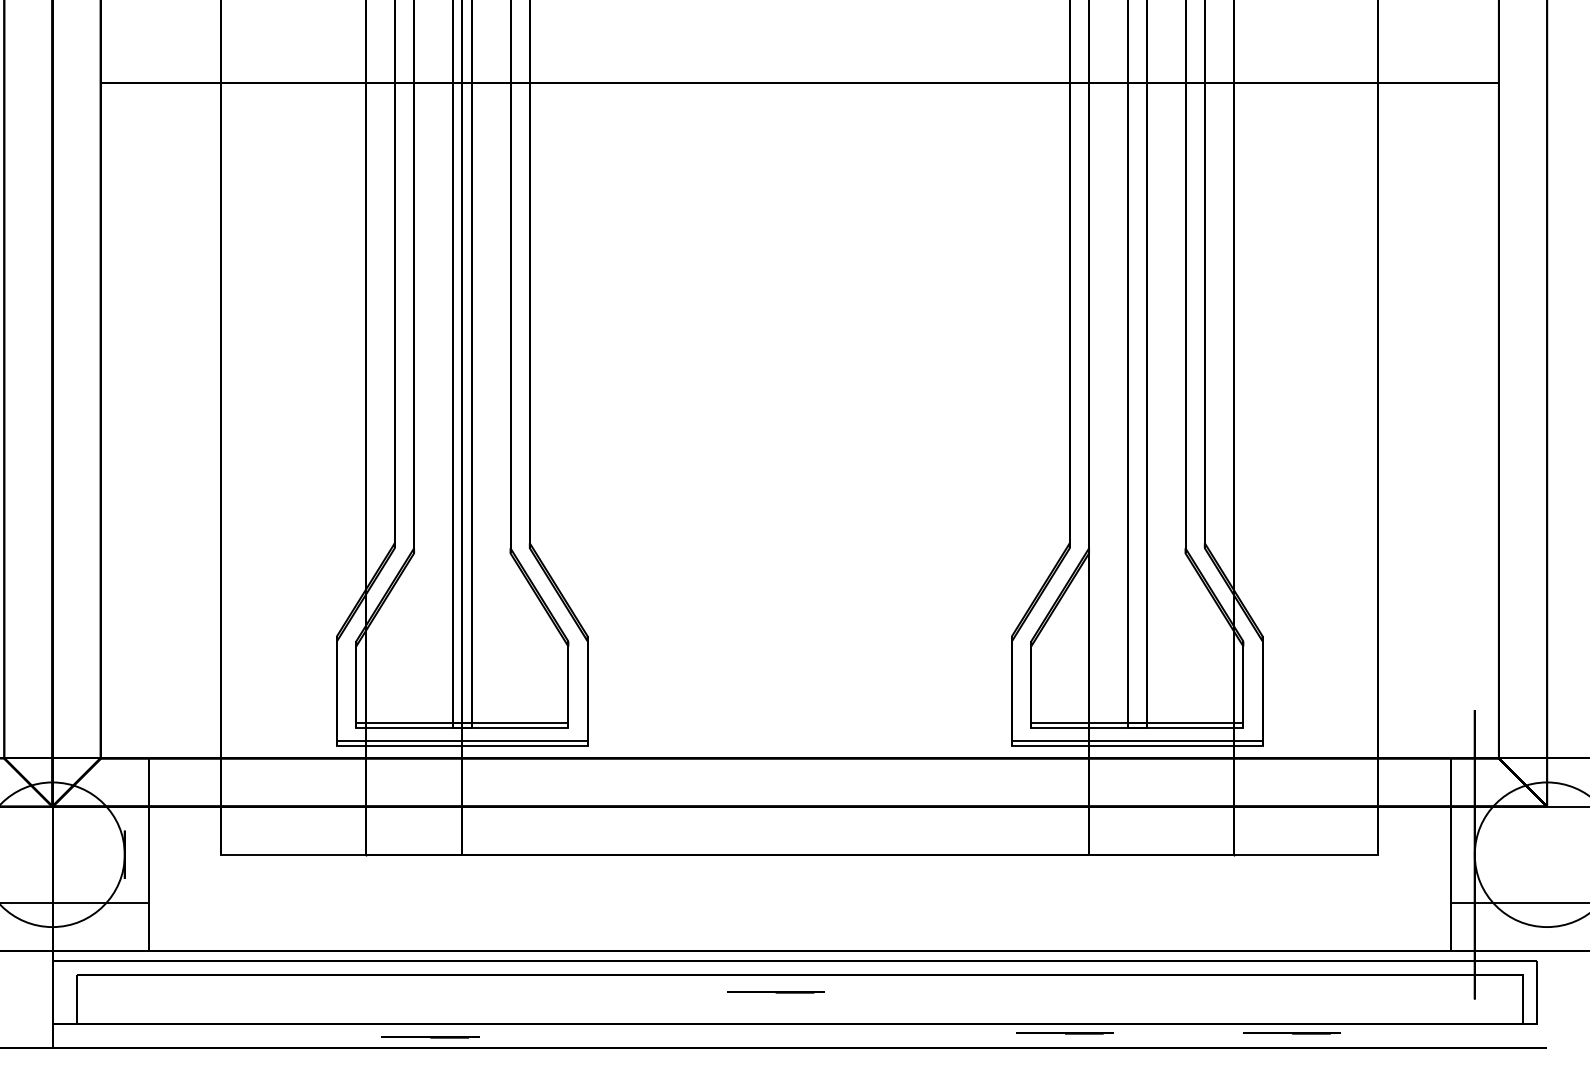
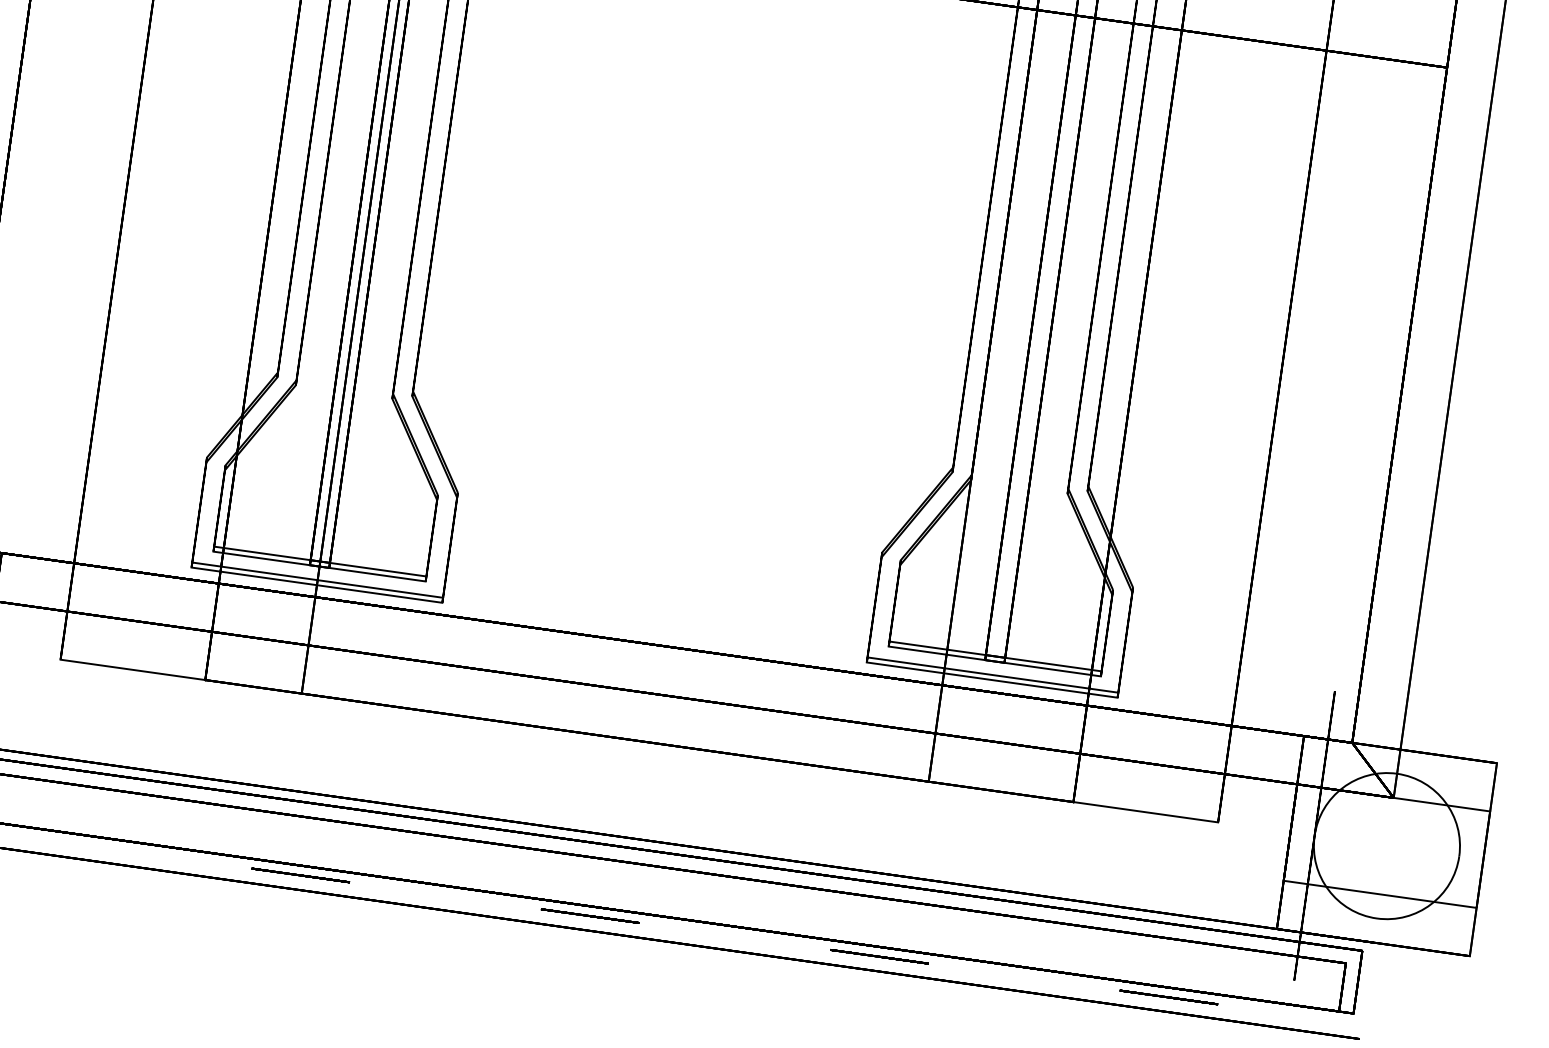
line: (775, 992) -> (589, 916), moved
line: (1291, 1033) -> (1168, 997), moved
line: (430, 1037) -> (300, 875), moved

